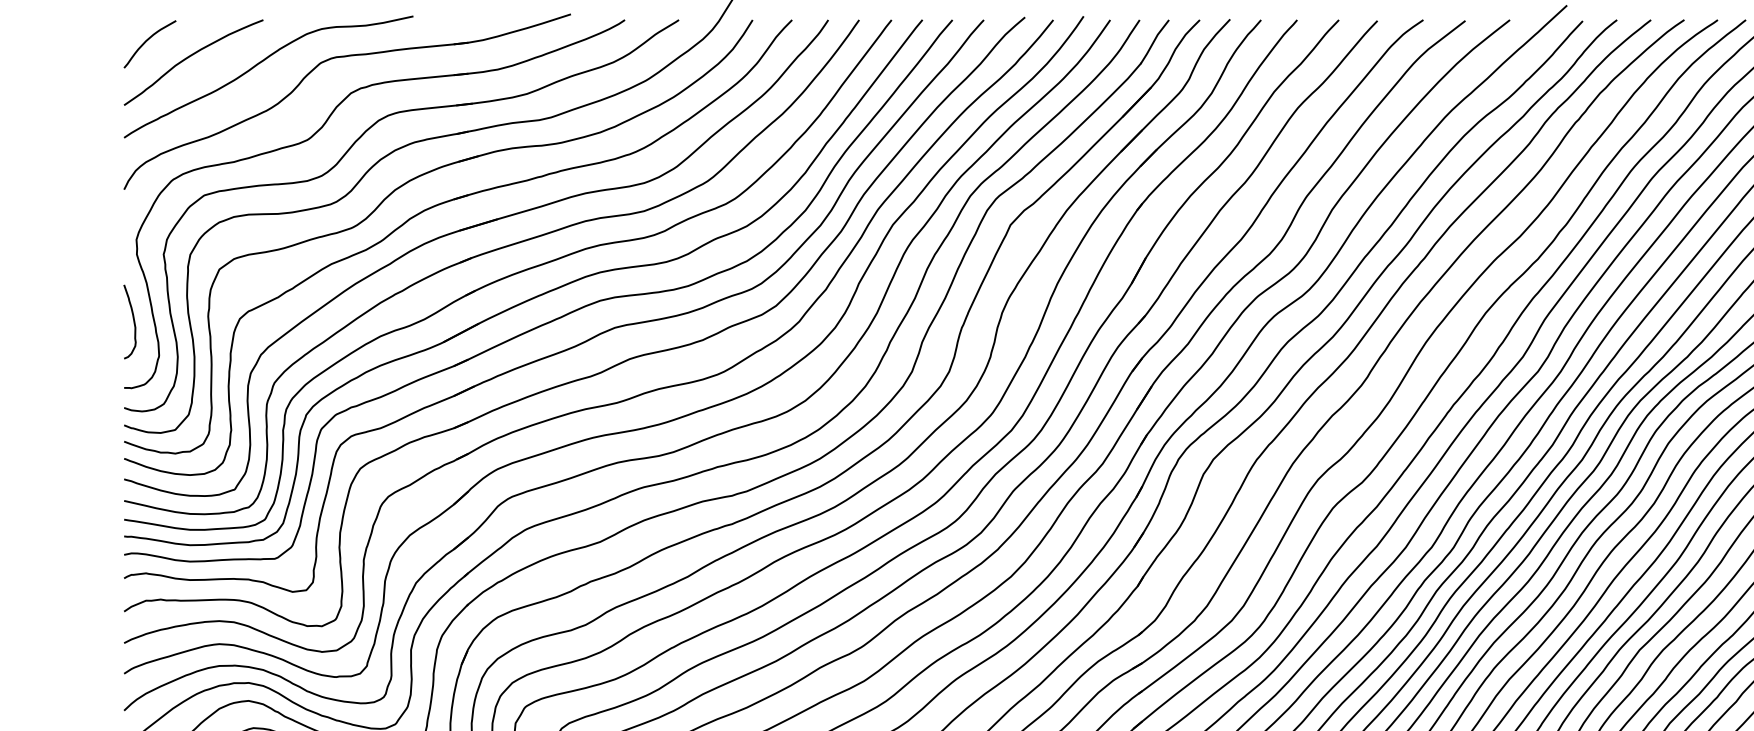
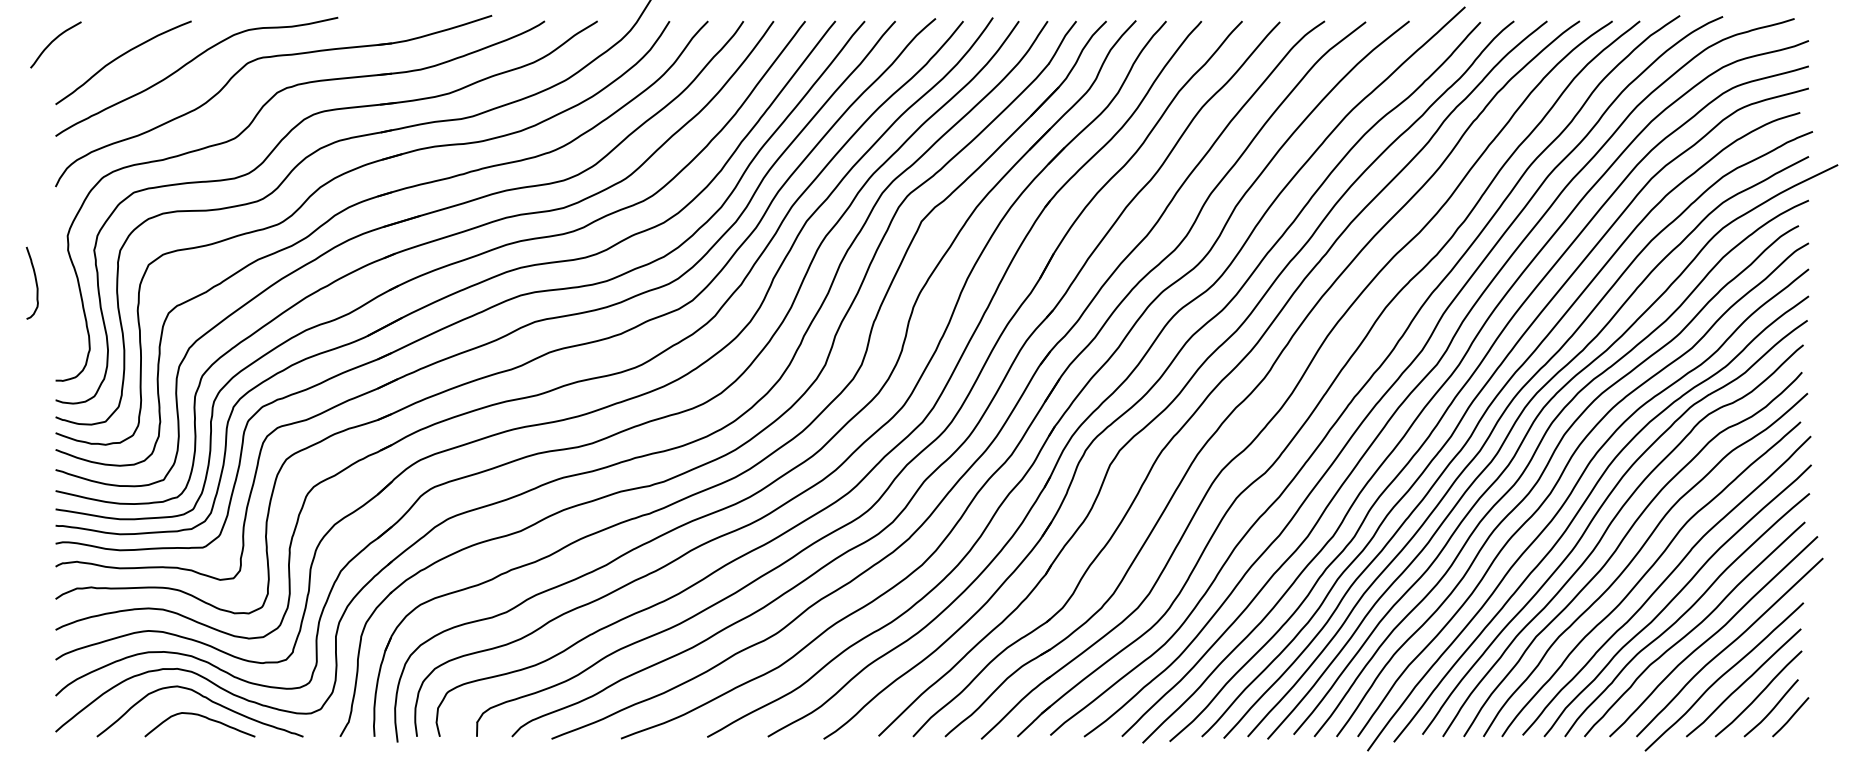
curve: (147, 40) -> (53, 41), moved
curve: (133, 321) -> (35, 282), moved

